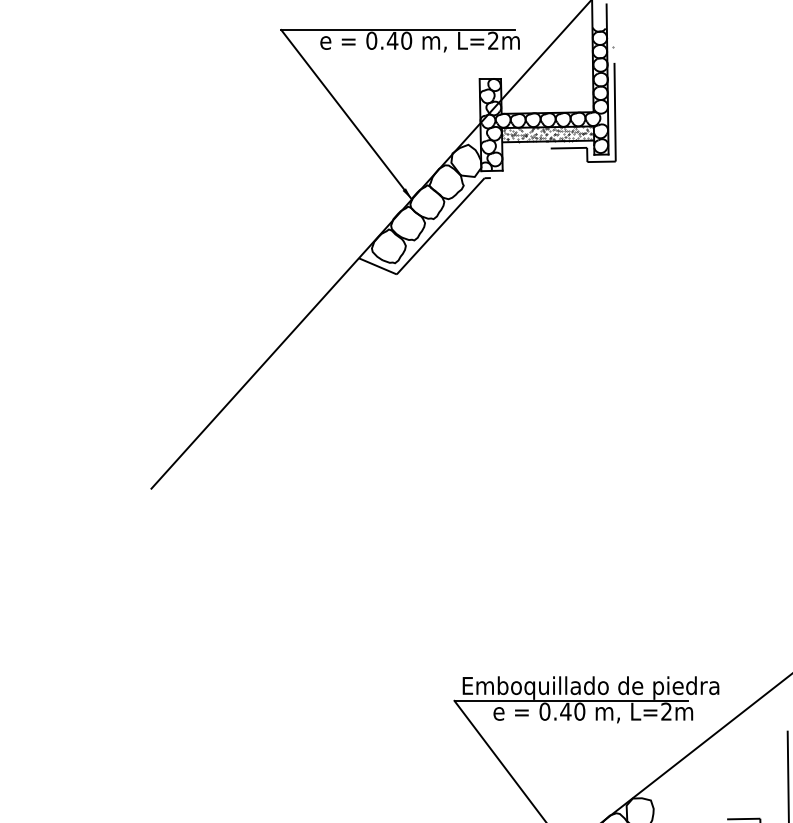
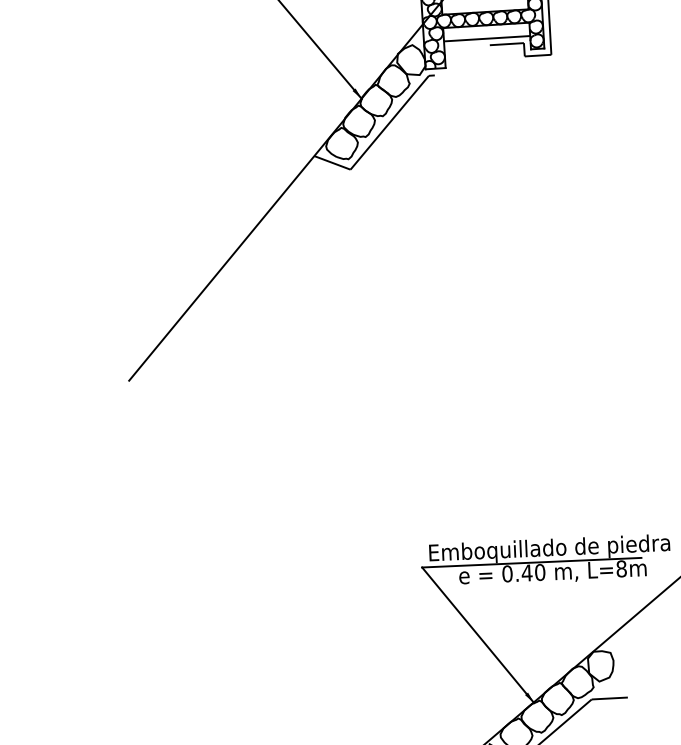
hatch: (547, 133) -> (486, 31), removed
text: (666, 711) -> (621, 568), L=2m -> L=8m

